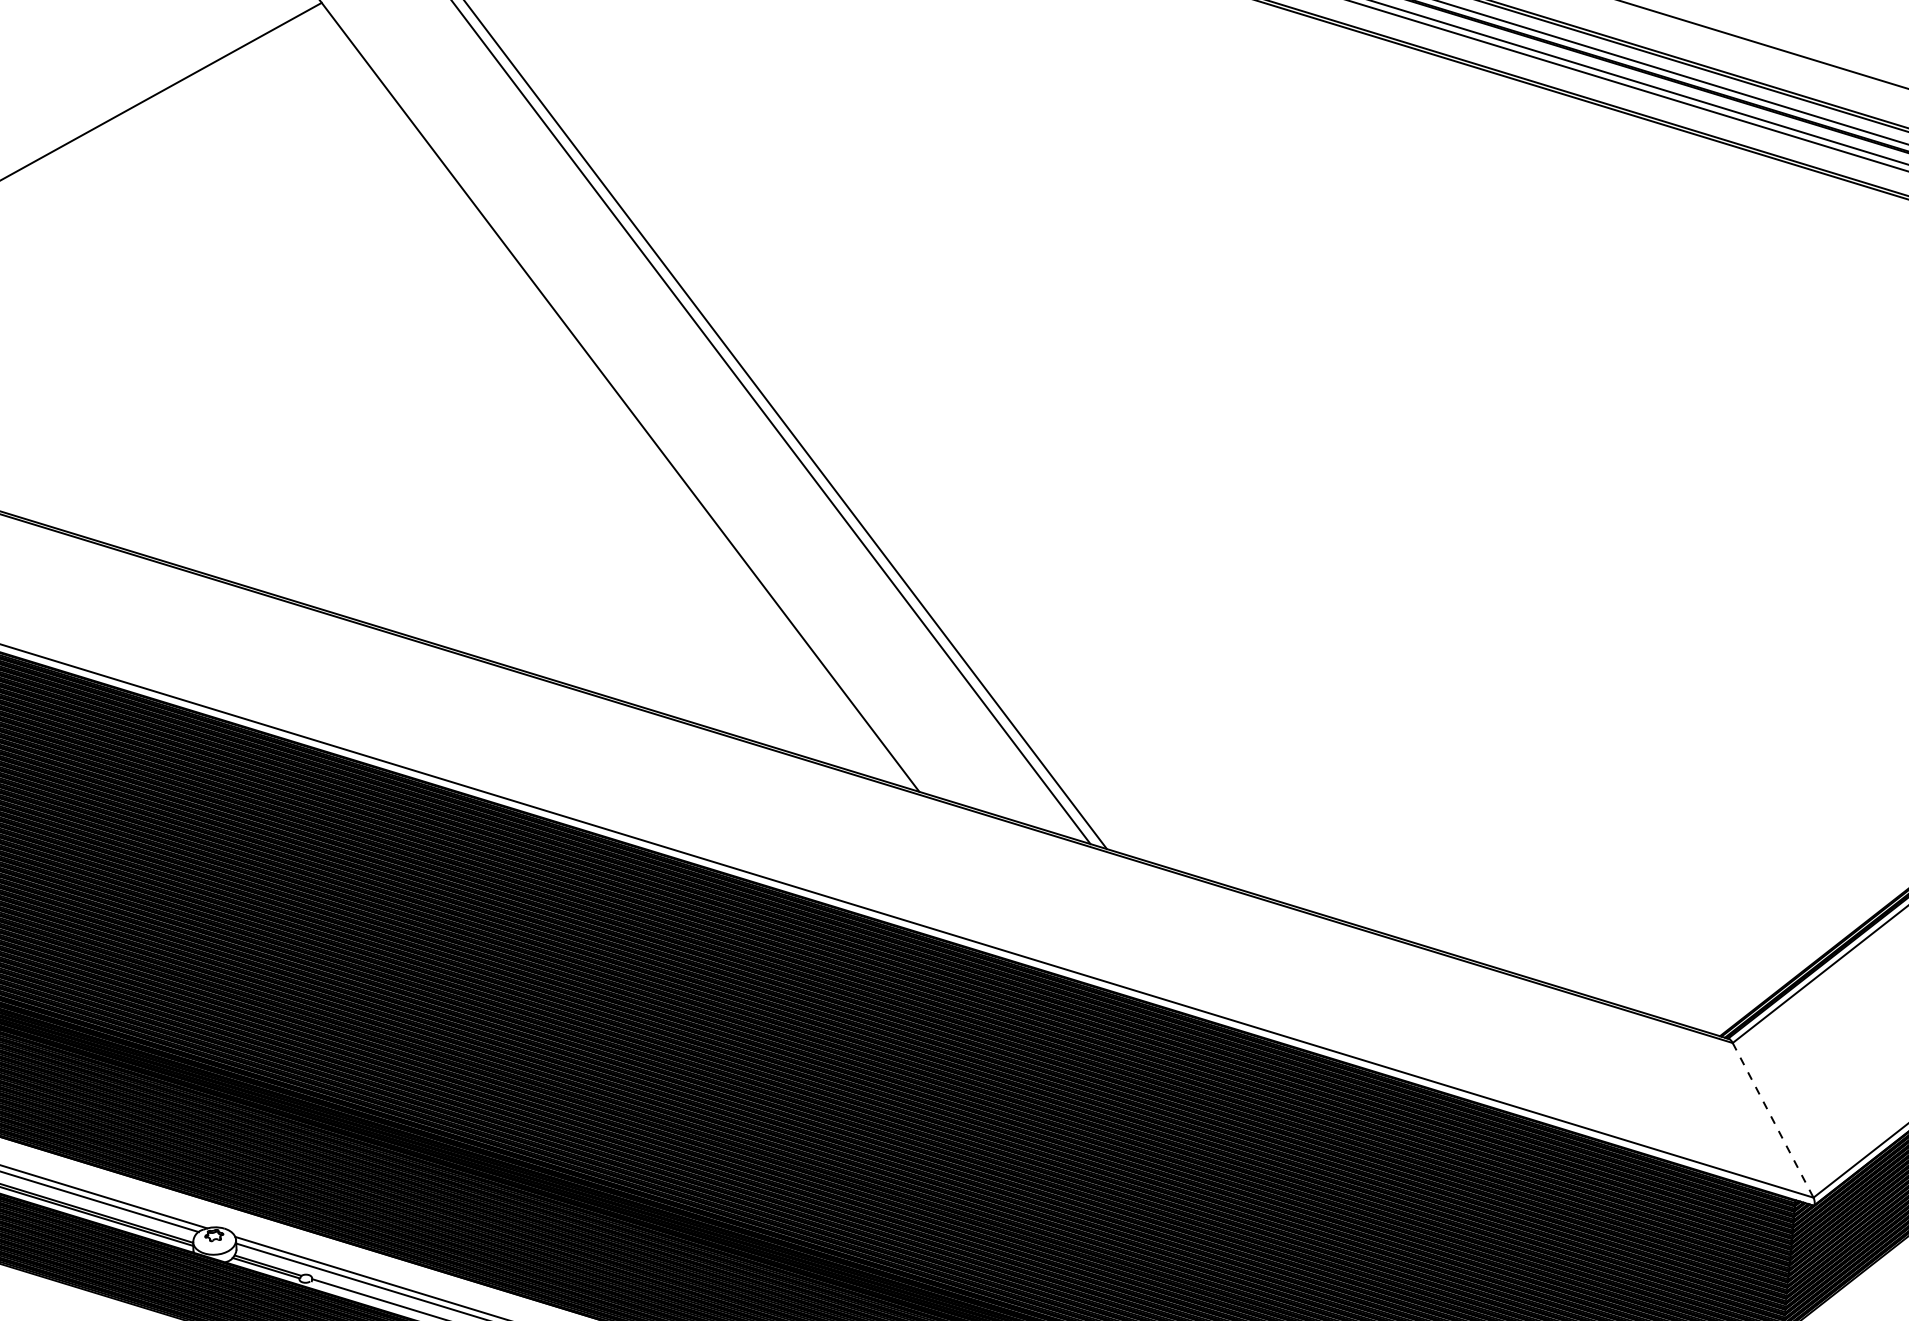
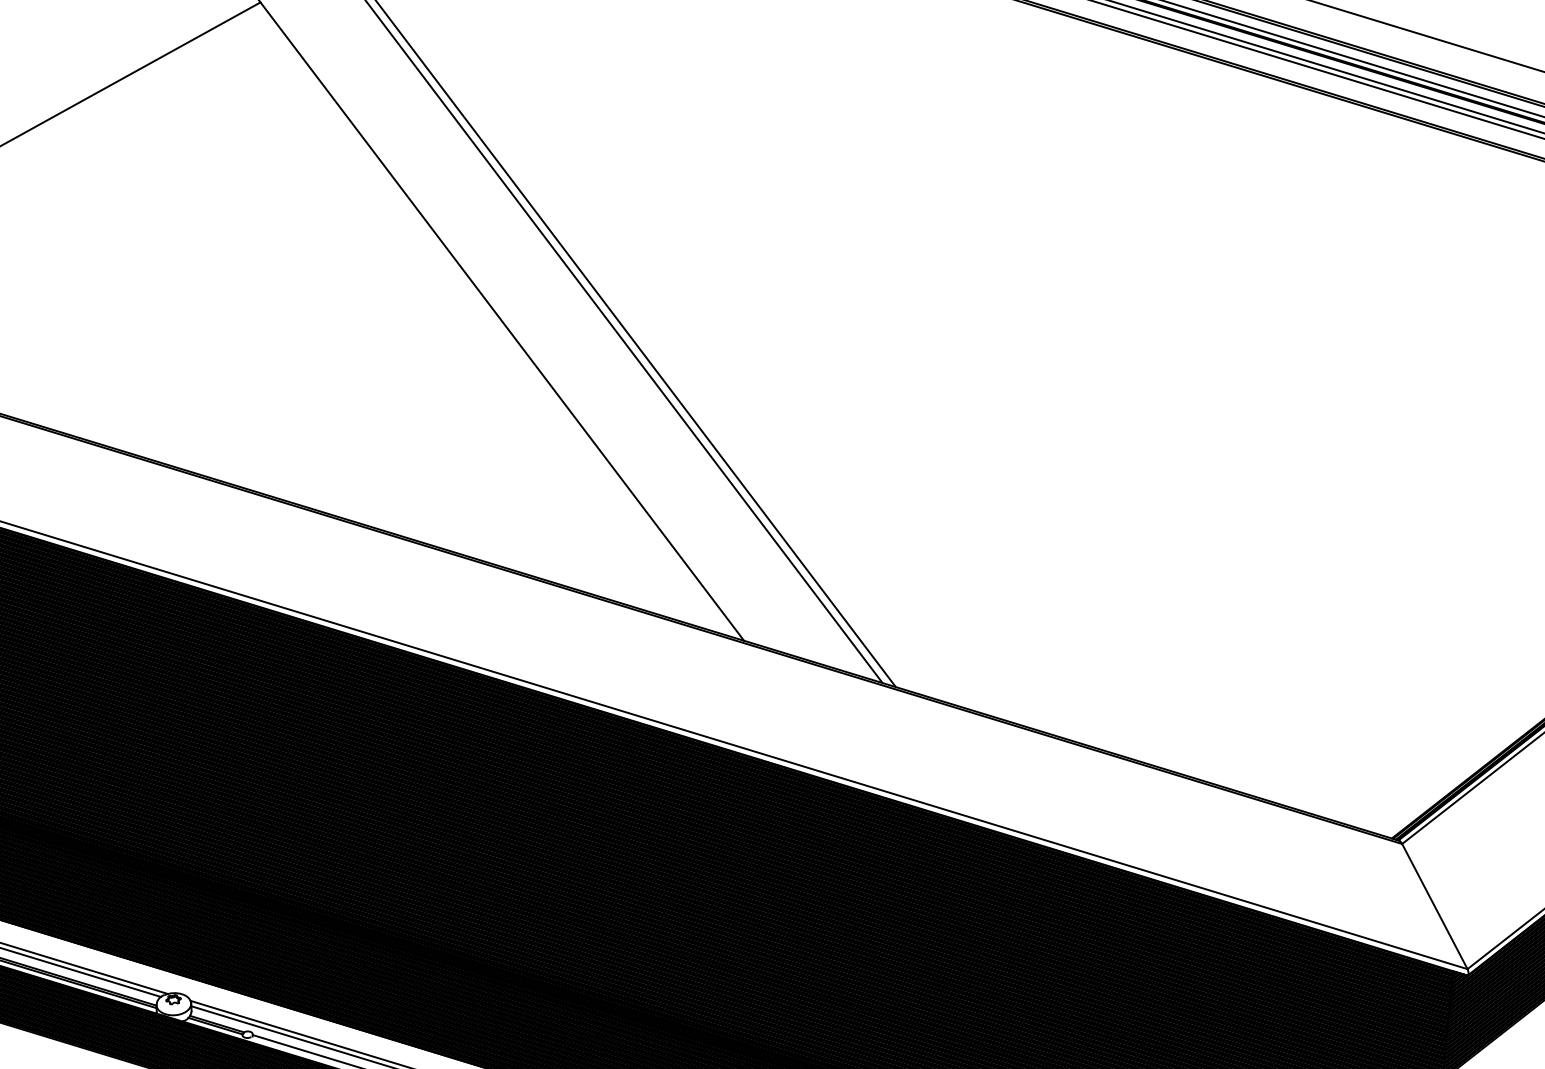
line: (1773, 1120) -> (1435, 906), dashed -> solid

